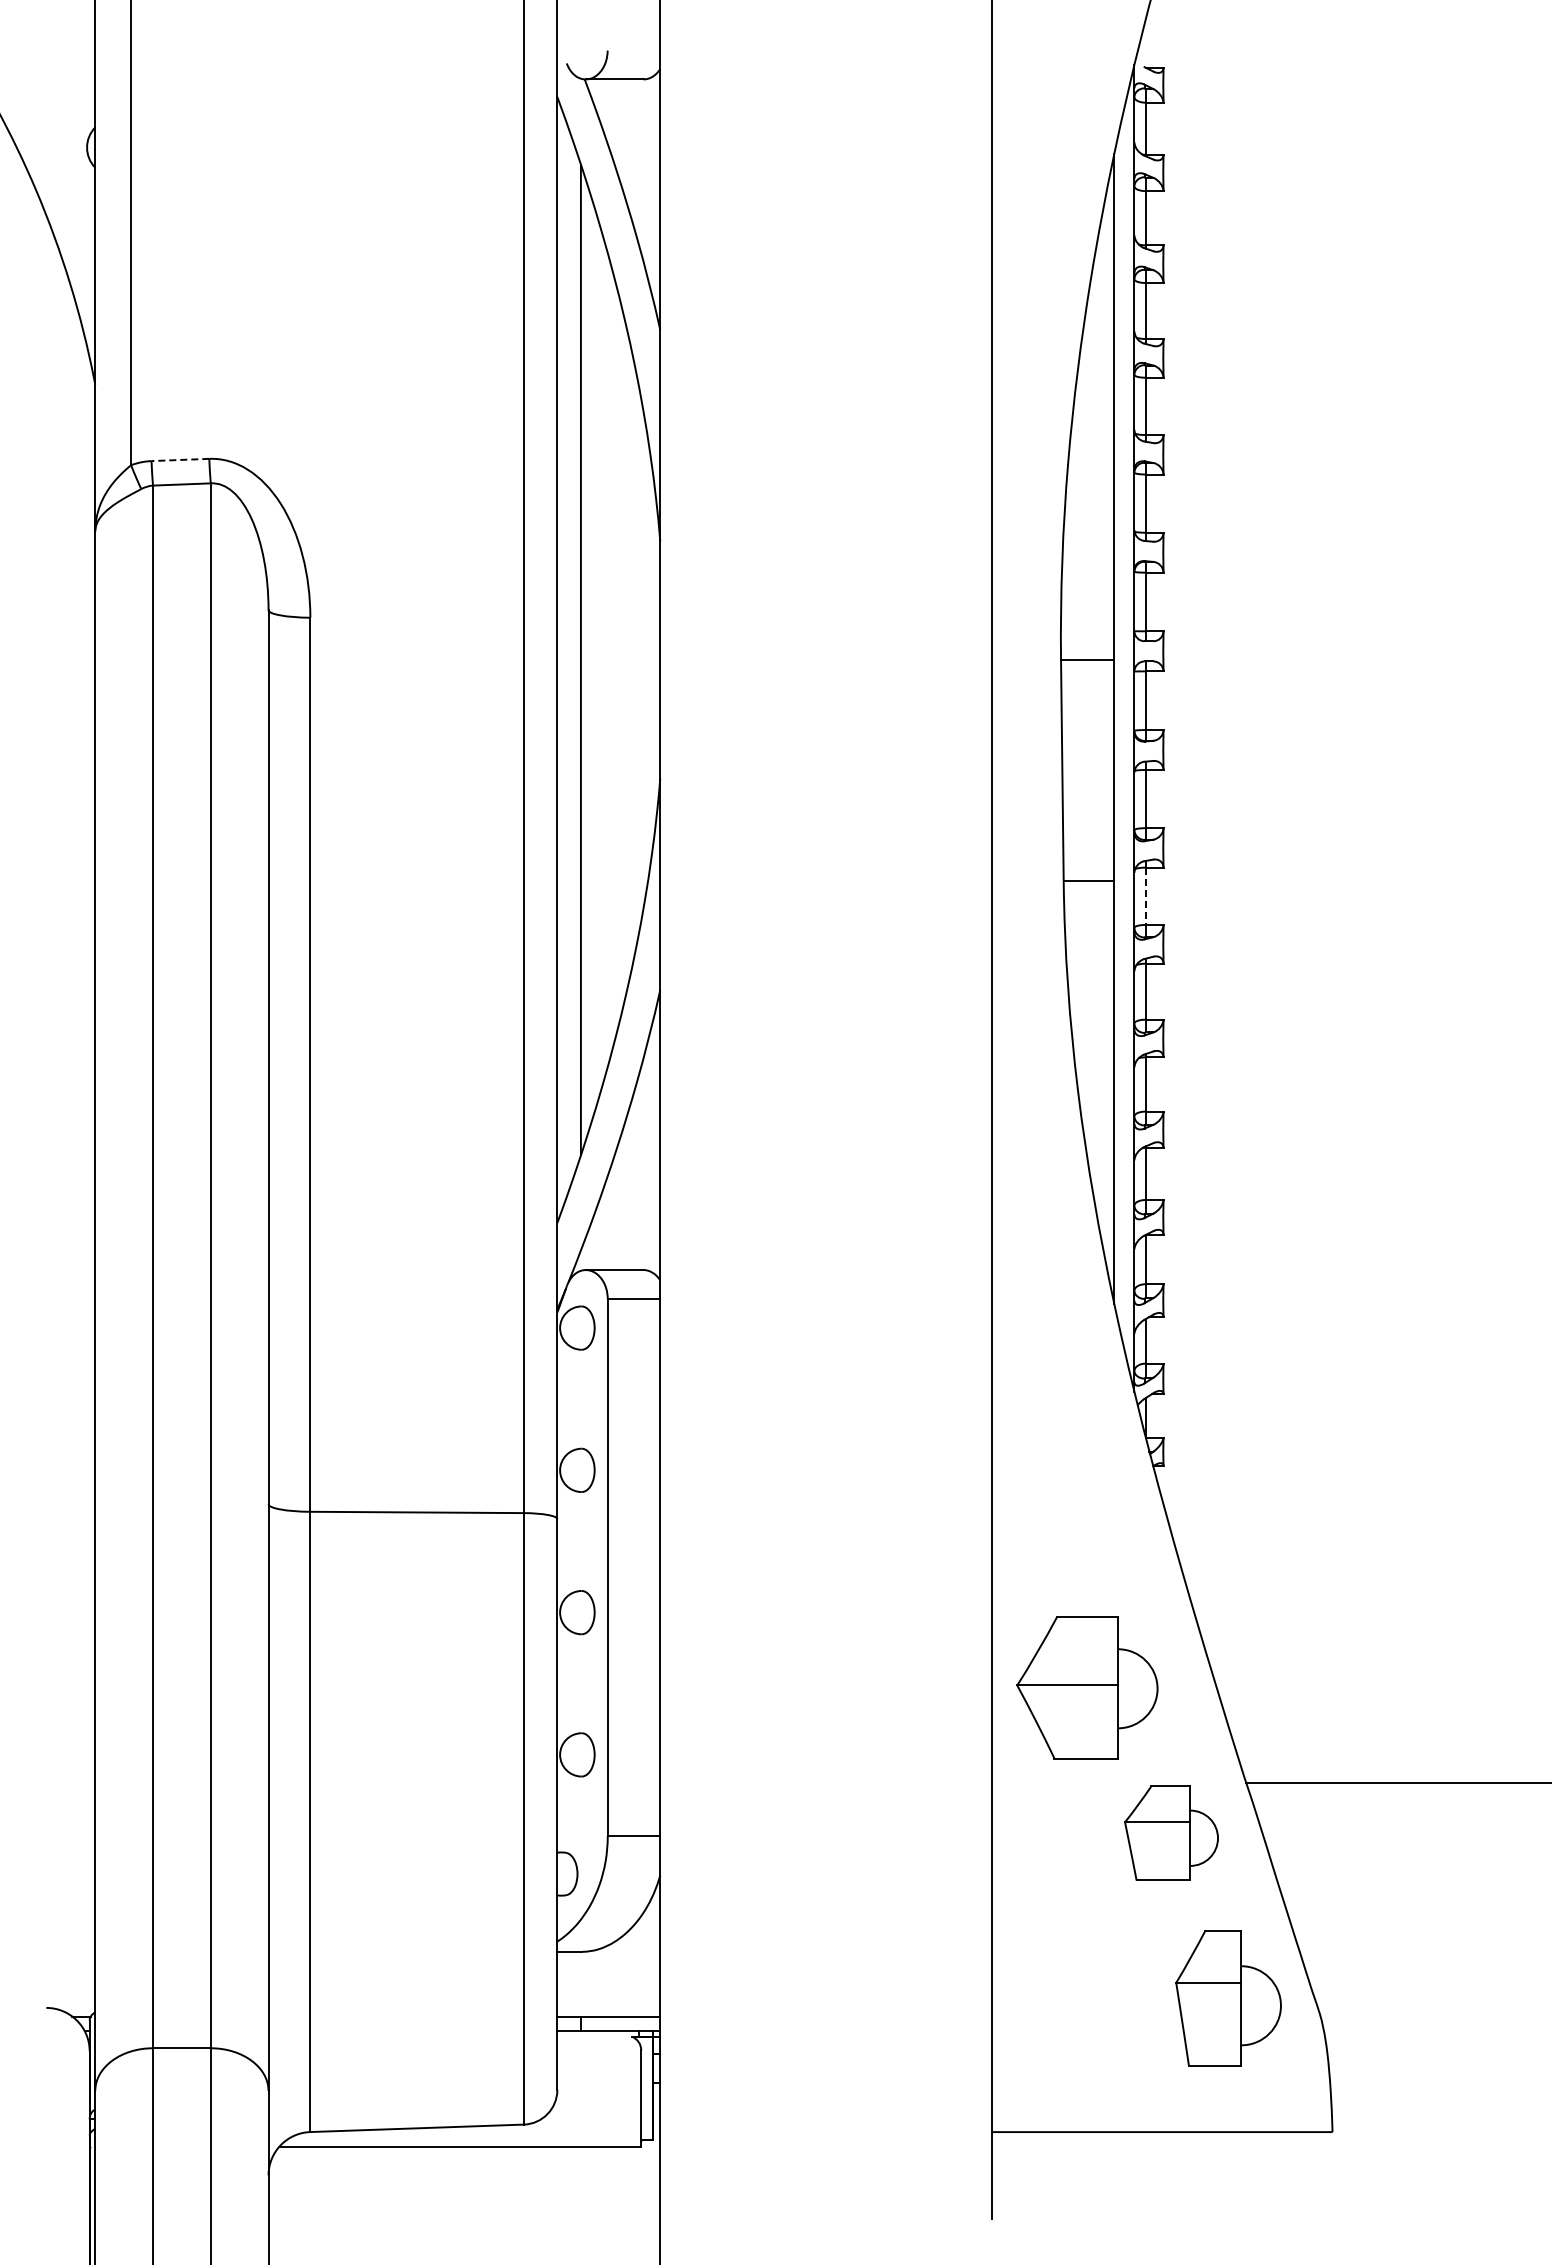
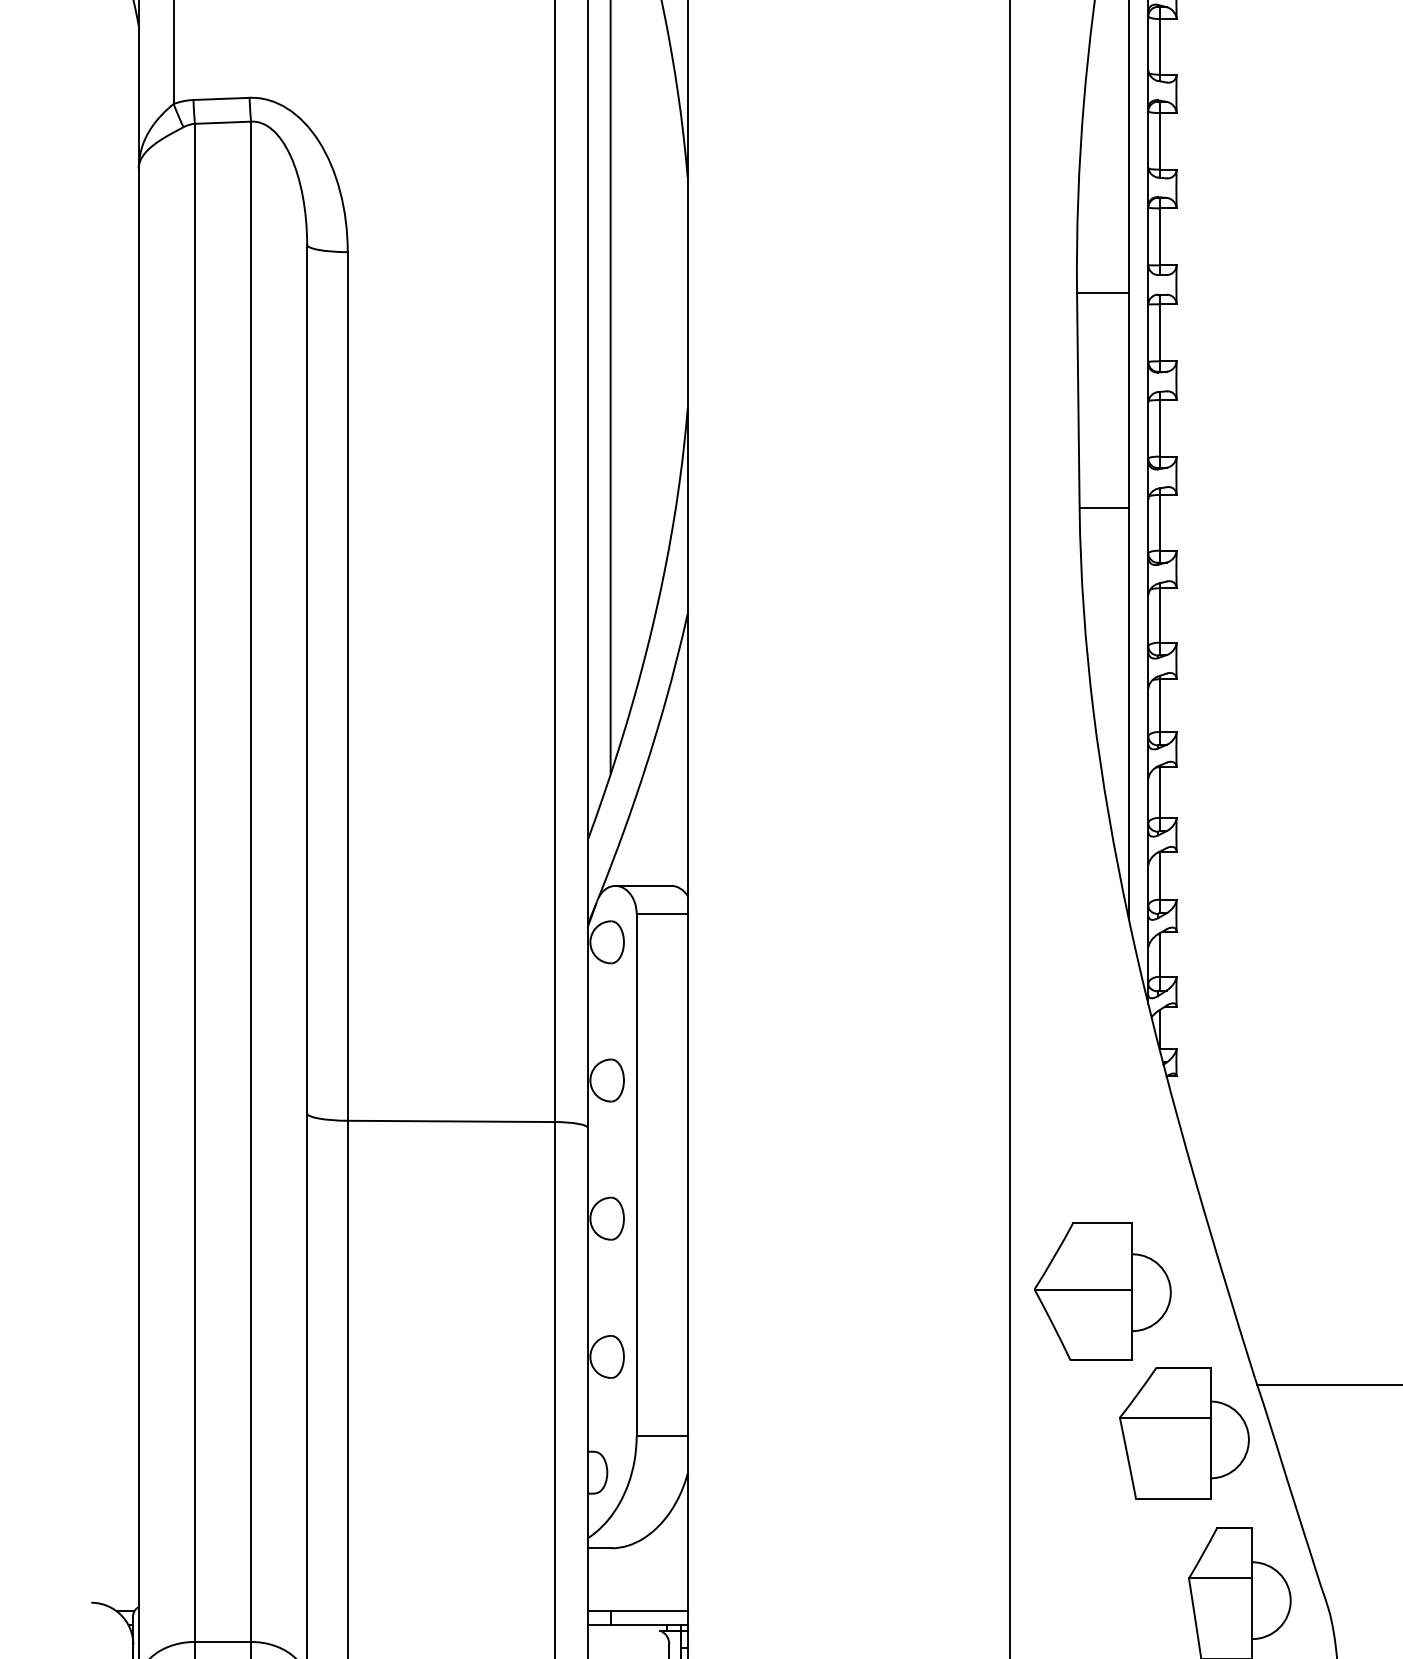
line: (180, 459) -> (221, 98), dashed -> solid
line: (1146, 896) -> (1160, 523), dashed -> solid
part: (1171, 1833) -> (1184, 1433), size x1.43

